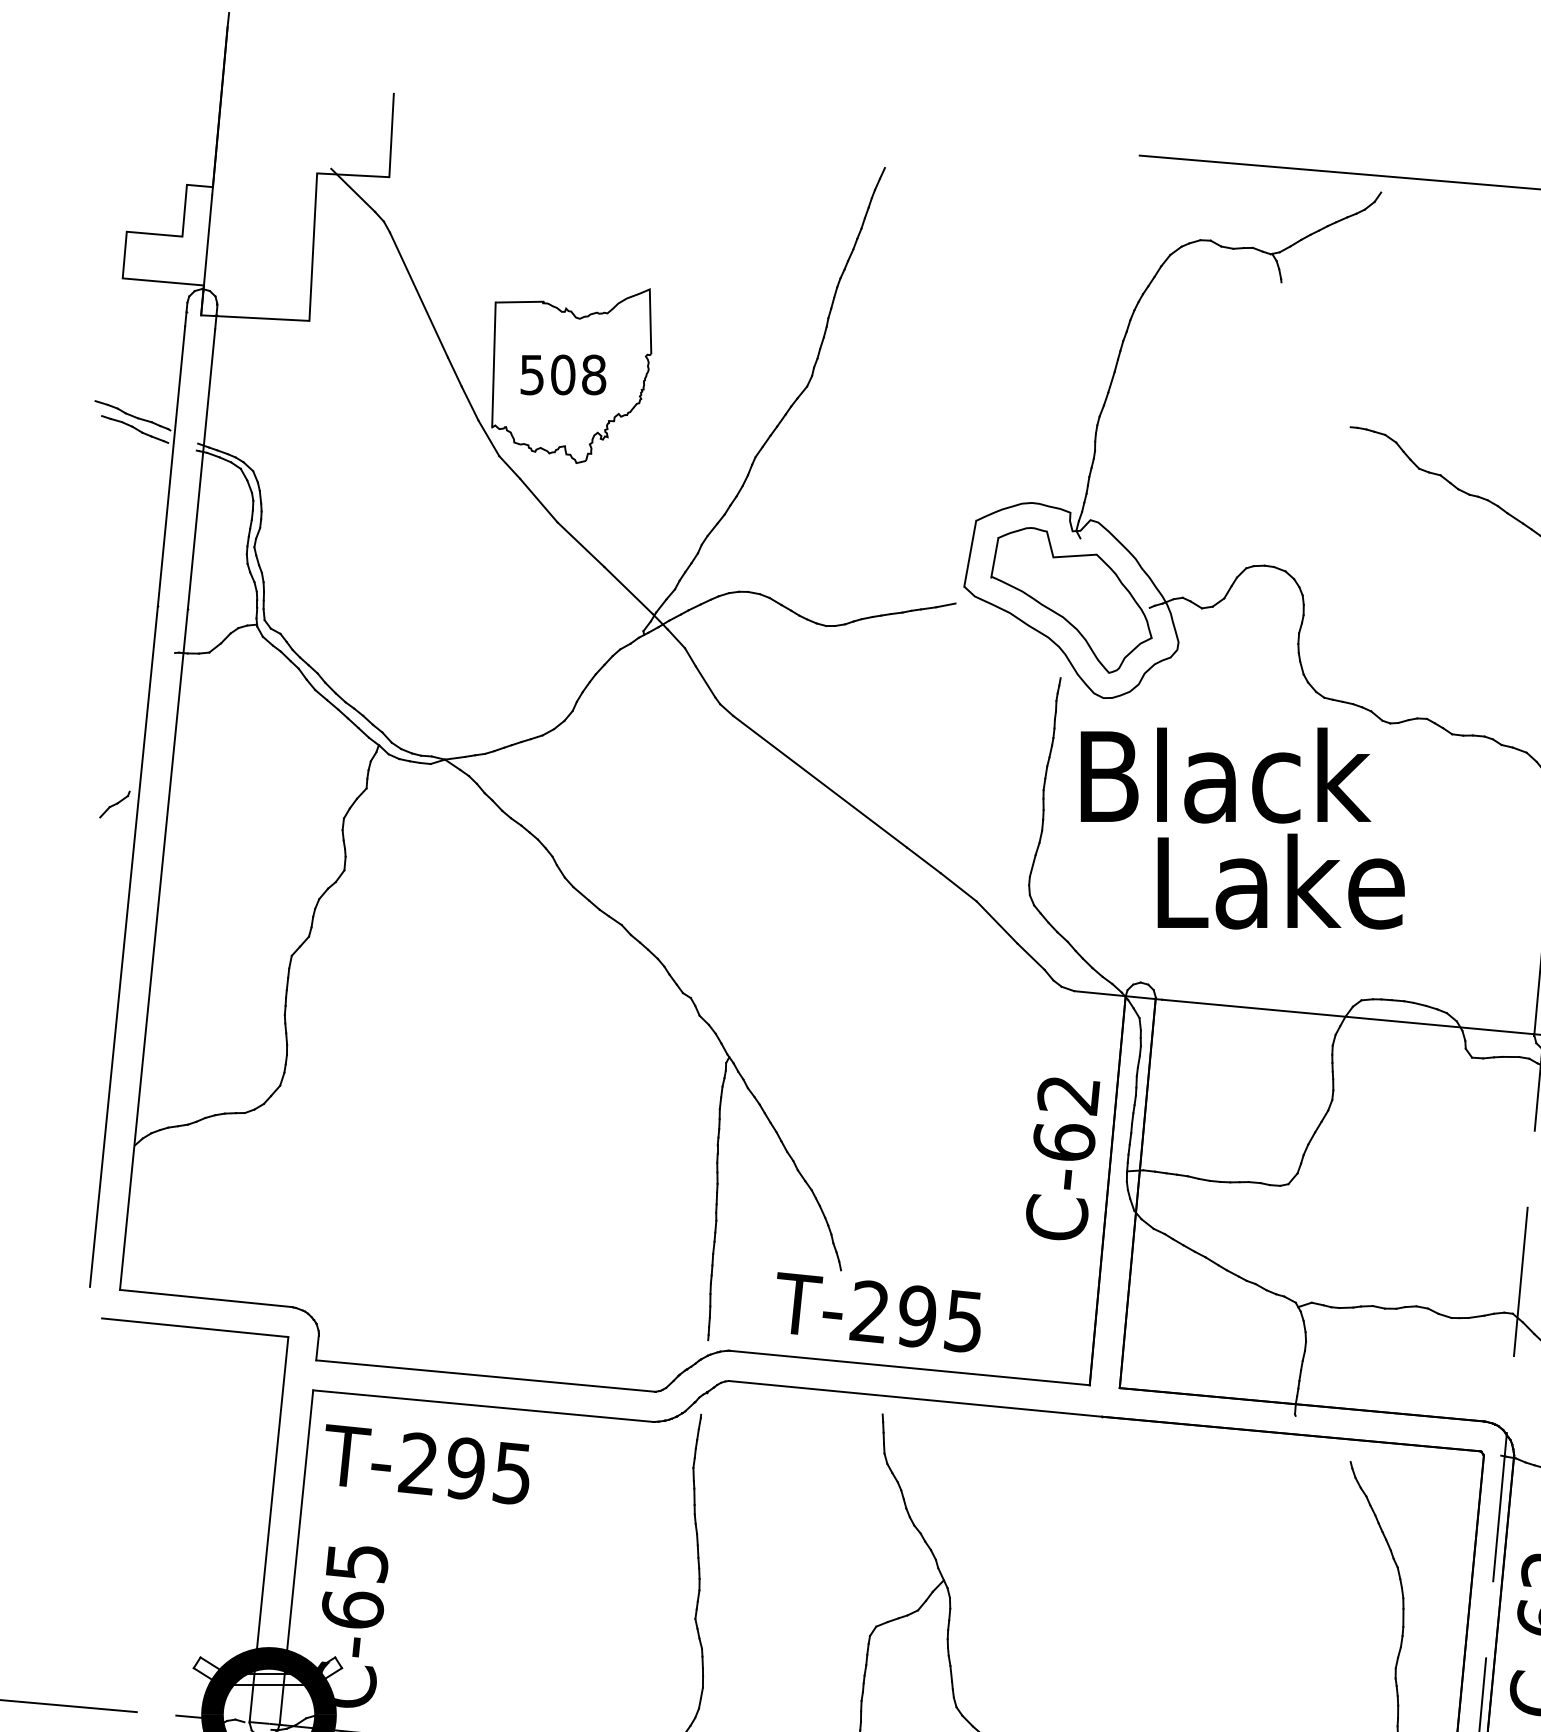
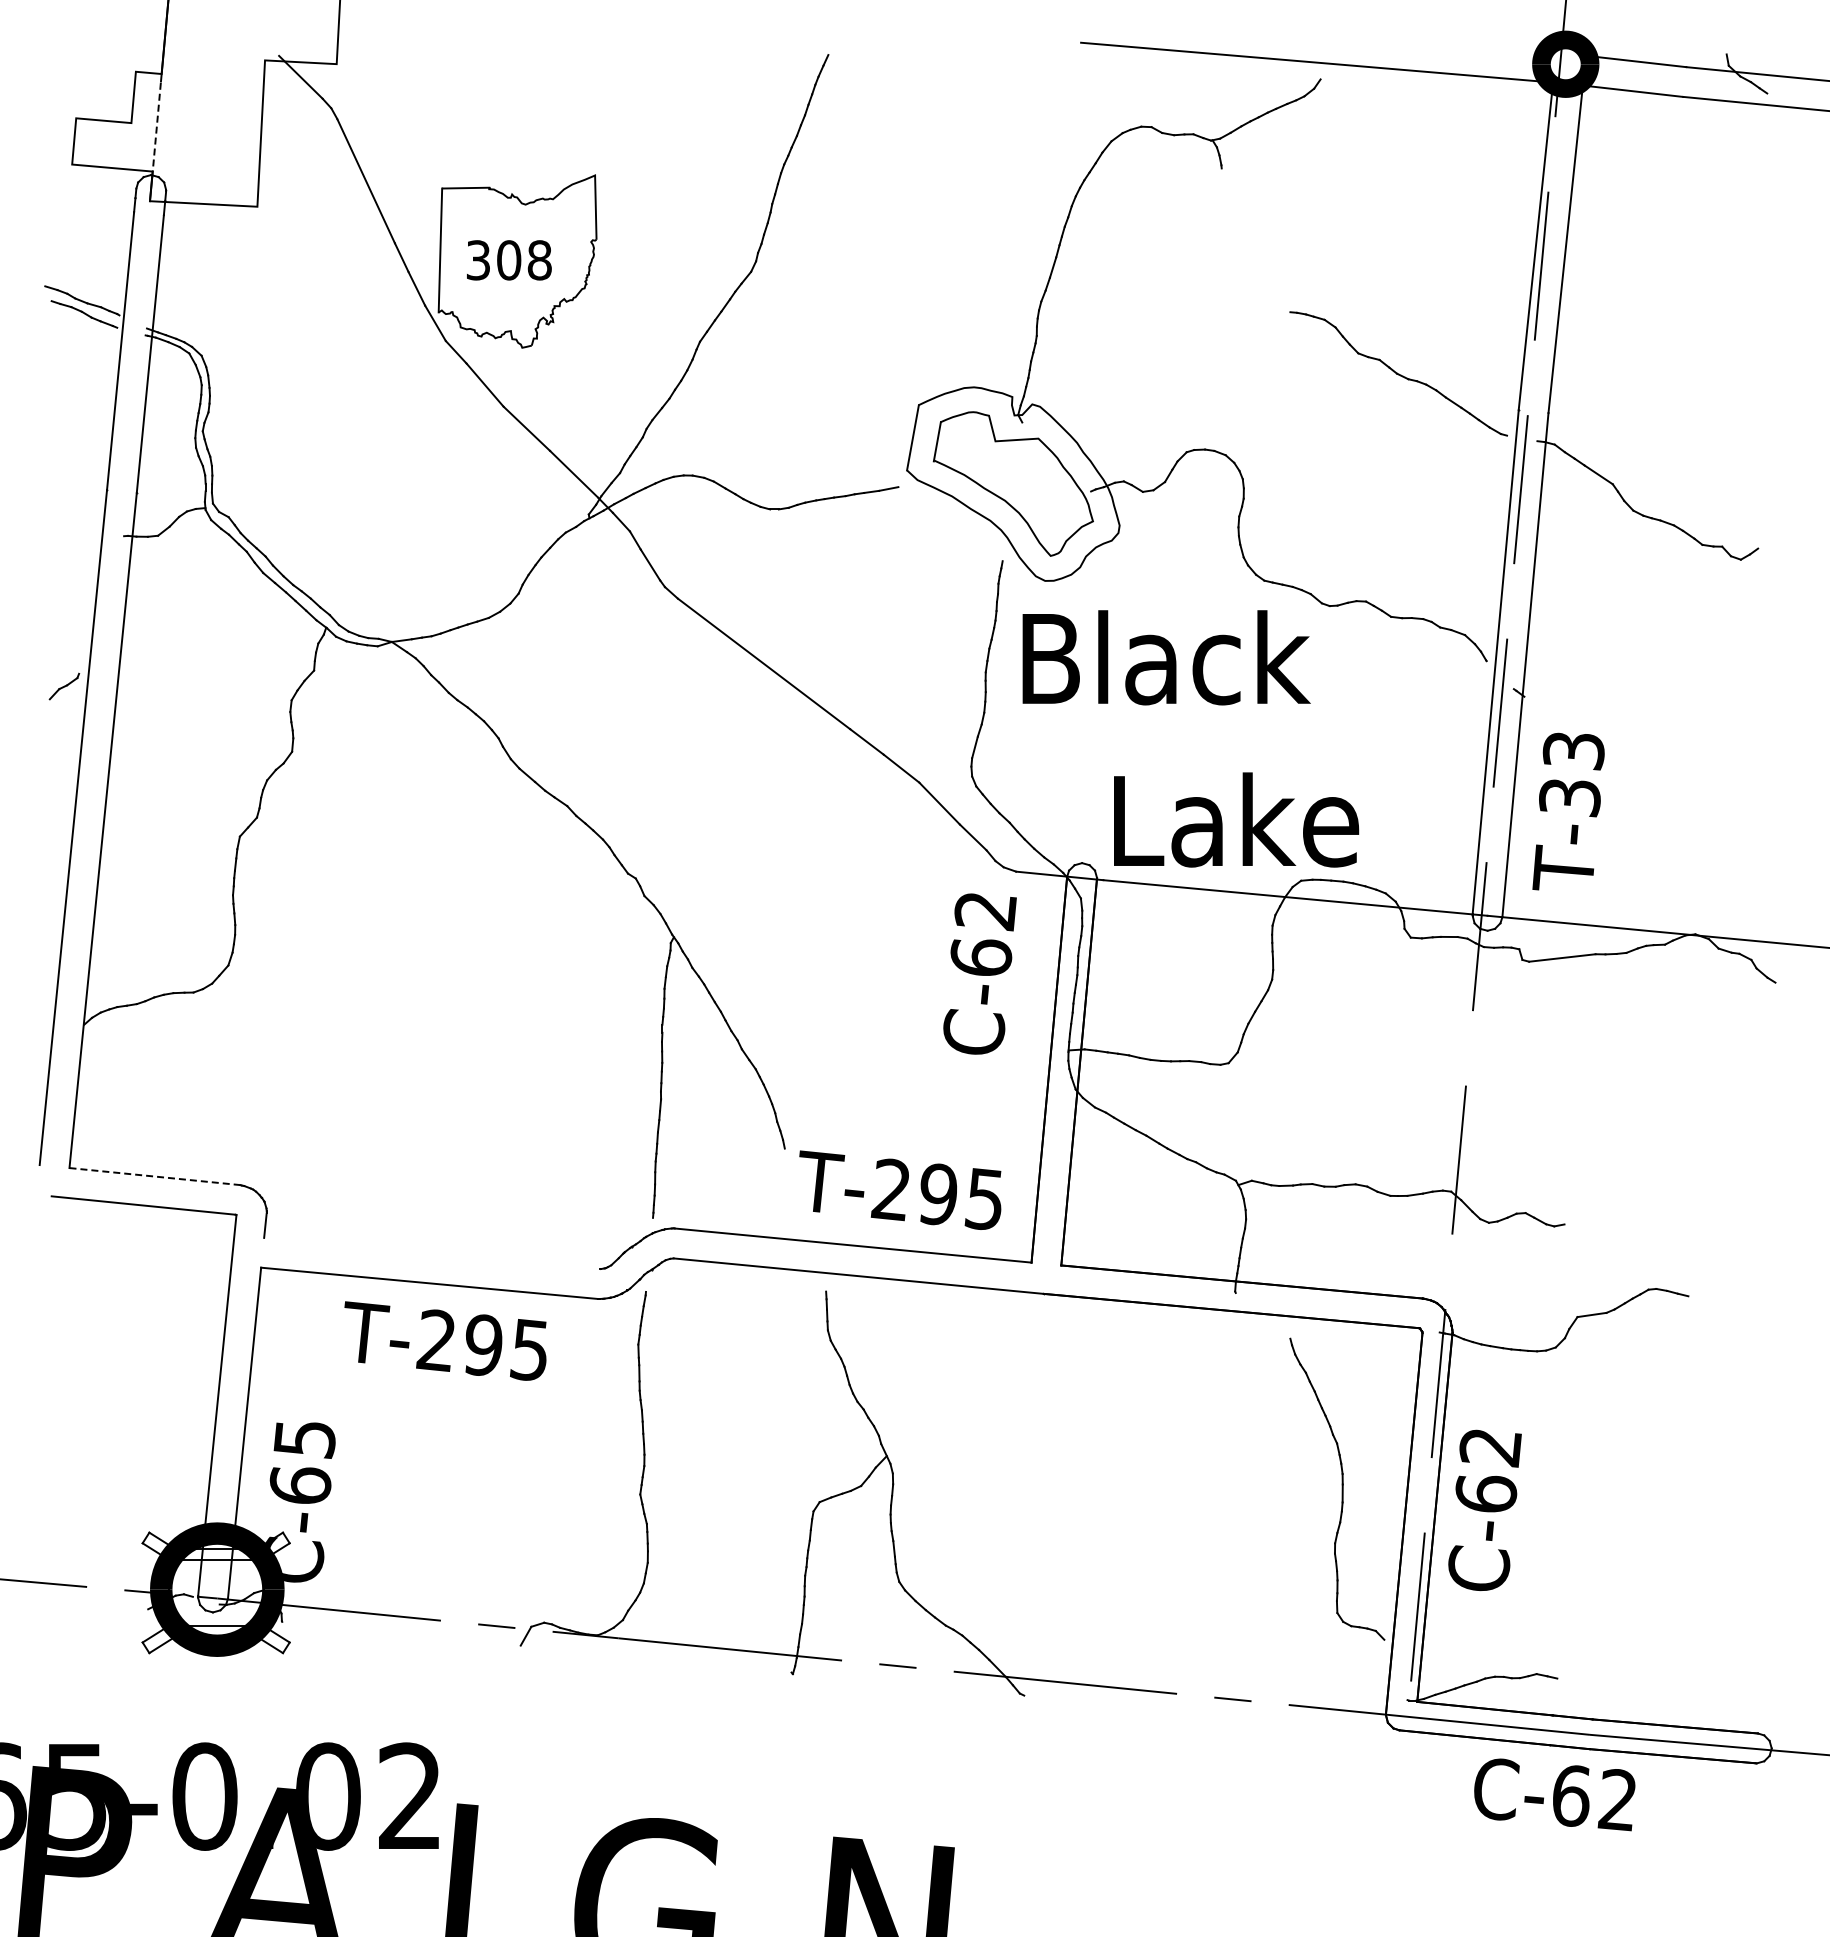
line: (207, 243) -> (156, 129), solid -> dashed
text: (532, 374) -> (478, 259), 508 -> 308
text: (1281, 881) -> (1236, 819), moved
text: (1062, 1158) -> (979, 973), moved
line: (206, 1298) -> (155, 1176), solid -> dashed
text: (879, 1311) -> (900, 1189), moved
line: (484, 1376) -> (431, 1253), removed
text: (427, 1463) -> (445, 1340), moved

